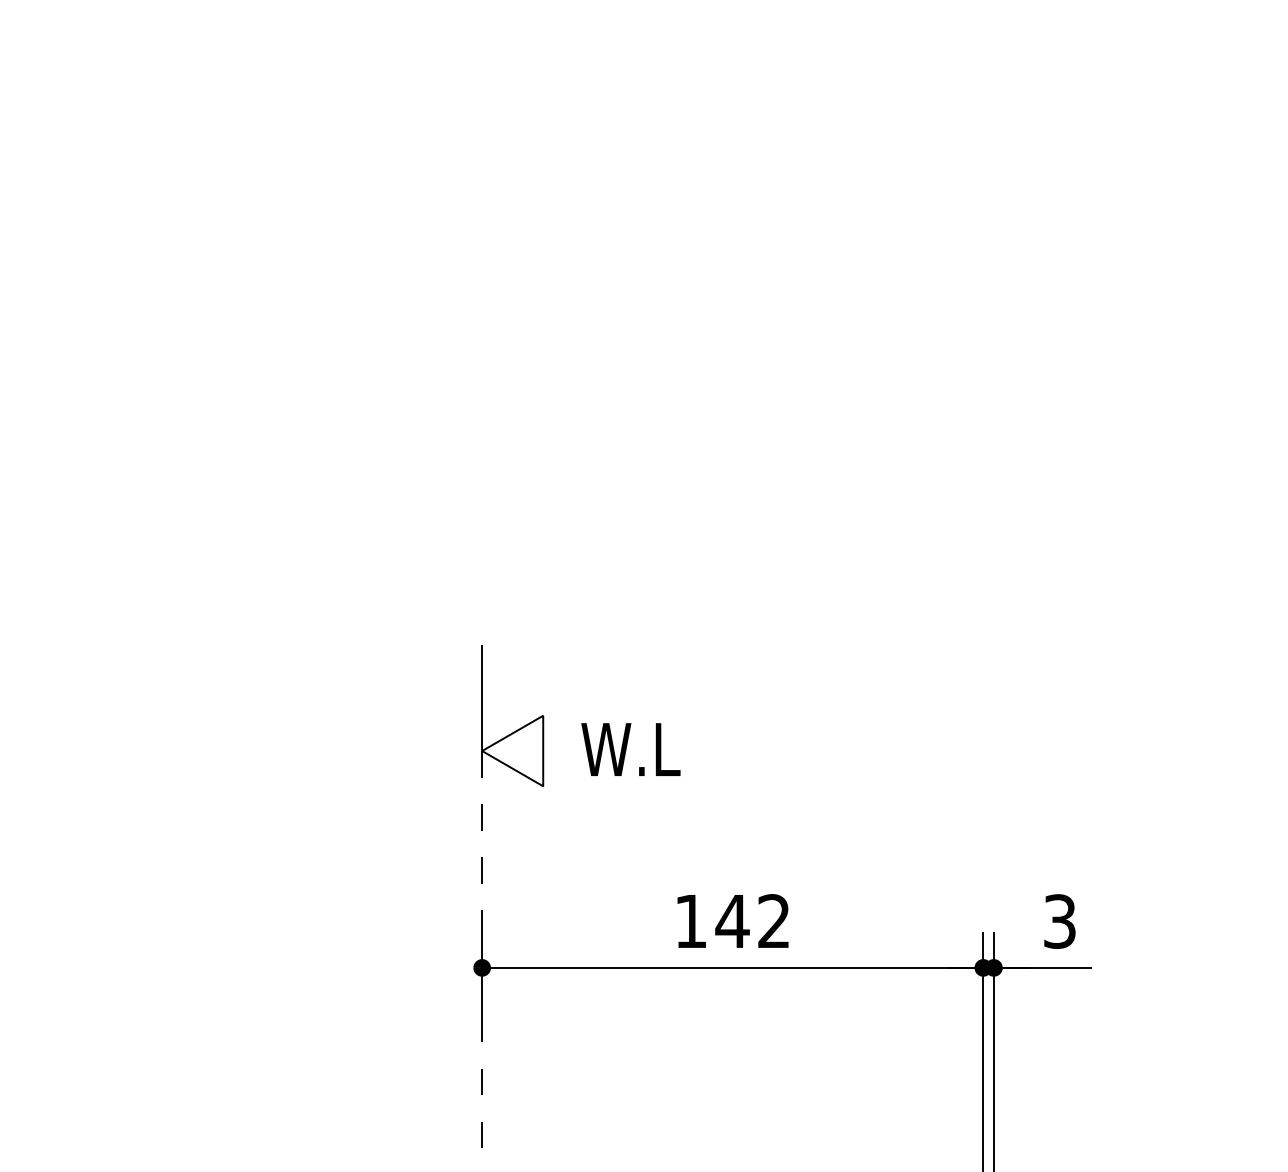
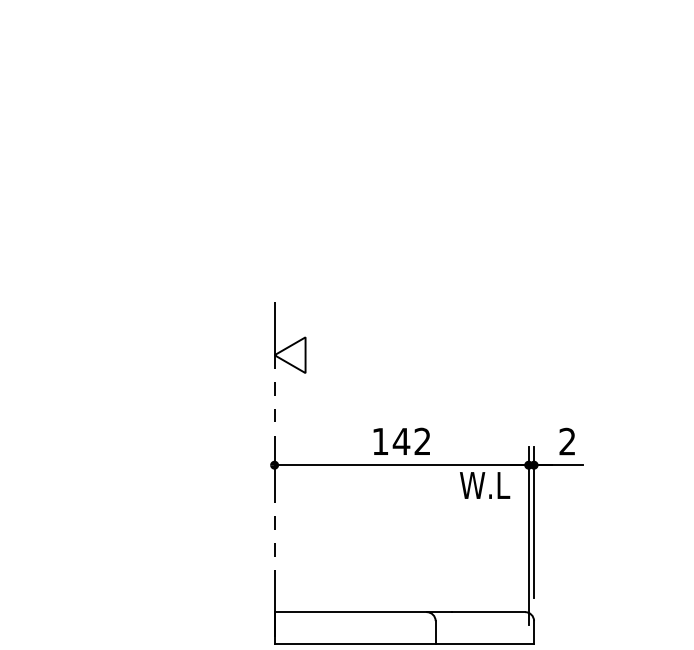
text: (631, 749) -> (485, 485), moved
text: (1059, 921) -> (567, 441), 3 -> 2

